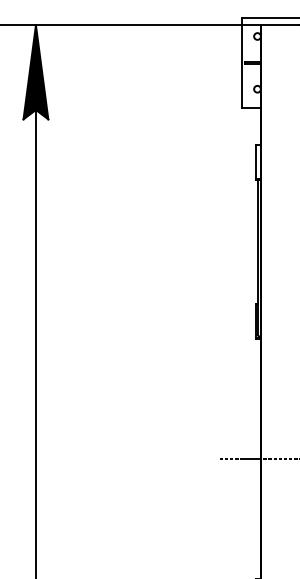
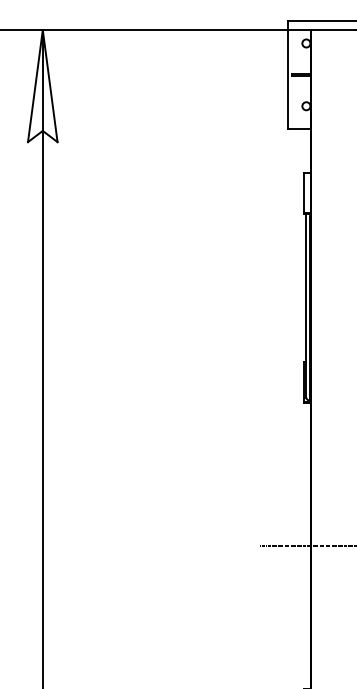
fill: (35, 72) -> (42, 86), removed

